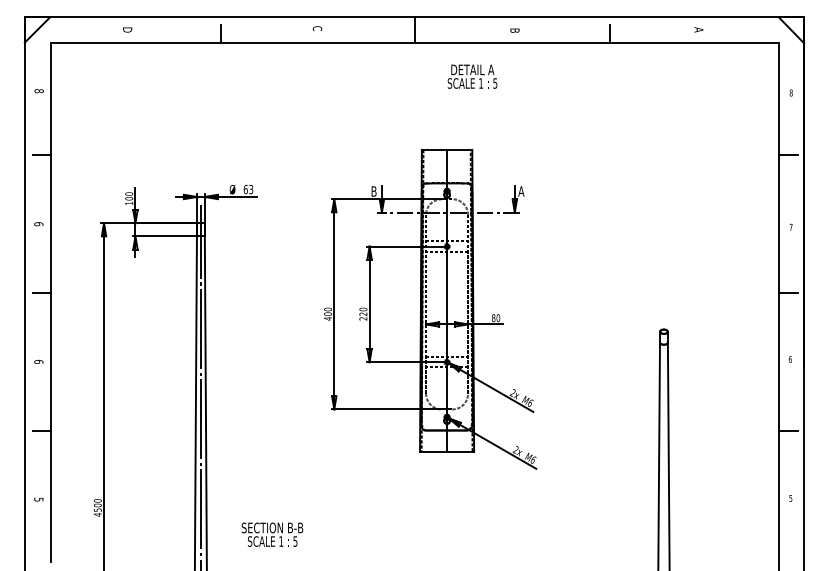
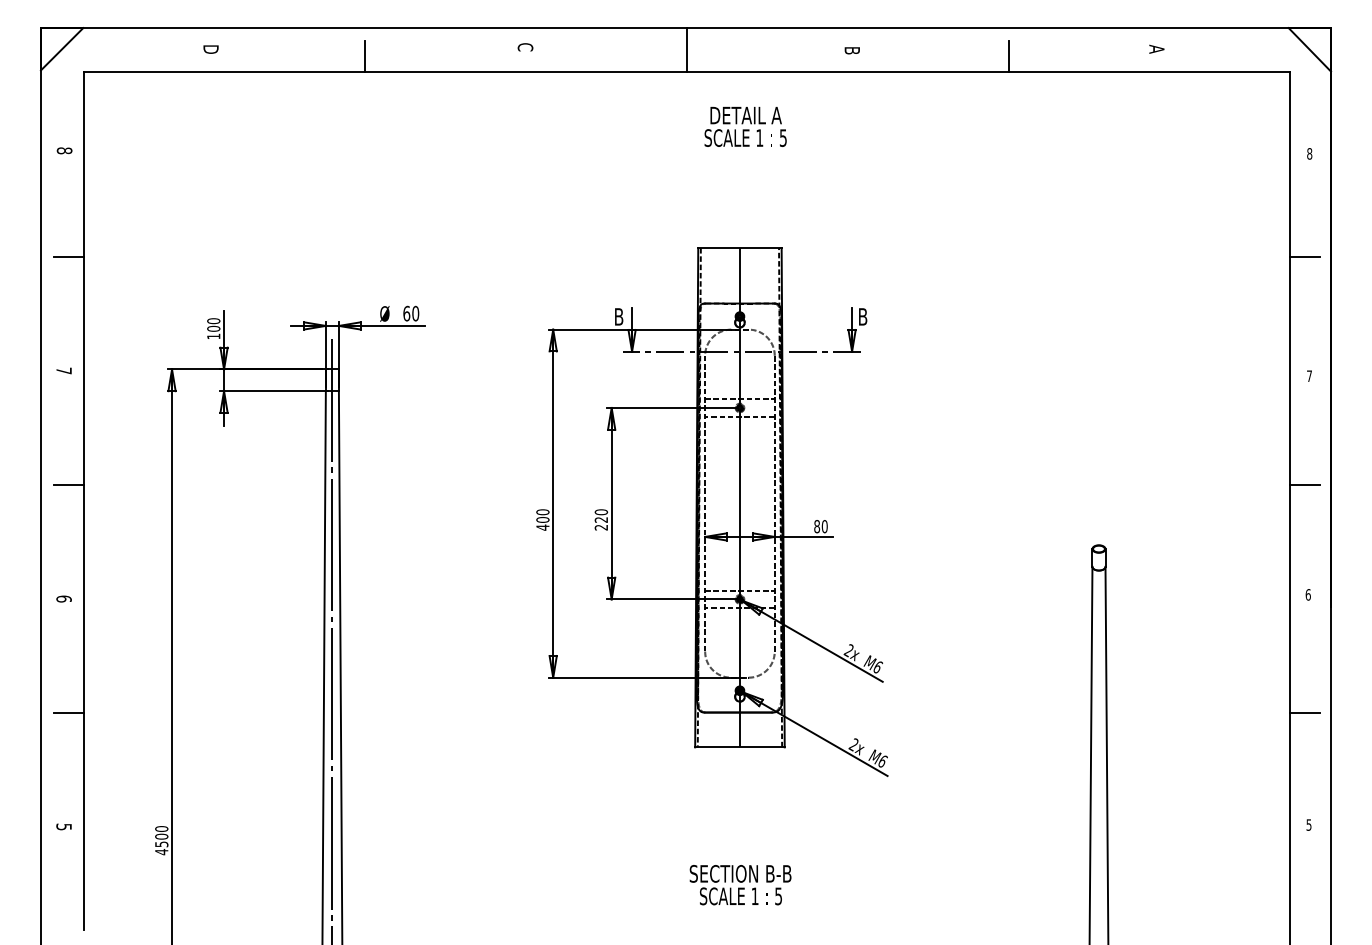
text: (472, 76) -> (745, 126), moved
text: (251, 189) -> (416, 313), 63 -> 60
text: (521, 191) -> (863, 316), A -> B
text: (38, 224) -> (63, 371), 6 -> 7
text: (272, 534) -> (740, 884), moved

